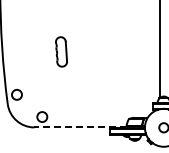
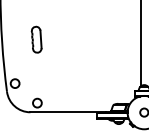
part: (61, 51) -> (36, 39), moved
line: (79, 127) -> (70, 112), dashed -> solid

